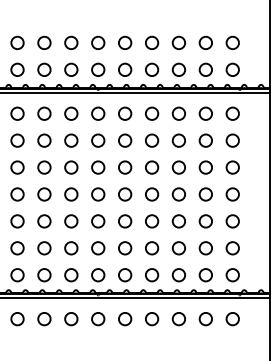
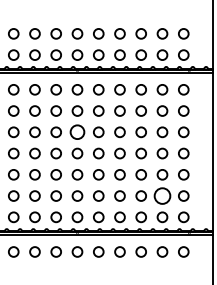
circle: (98, 167) -> (77, 132), size x1.4
circle: (205, 247) -> (162, 195), size x1.6

